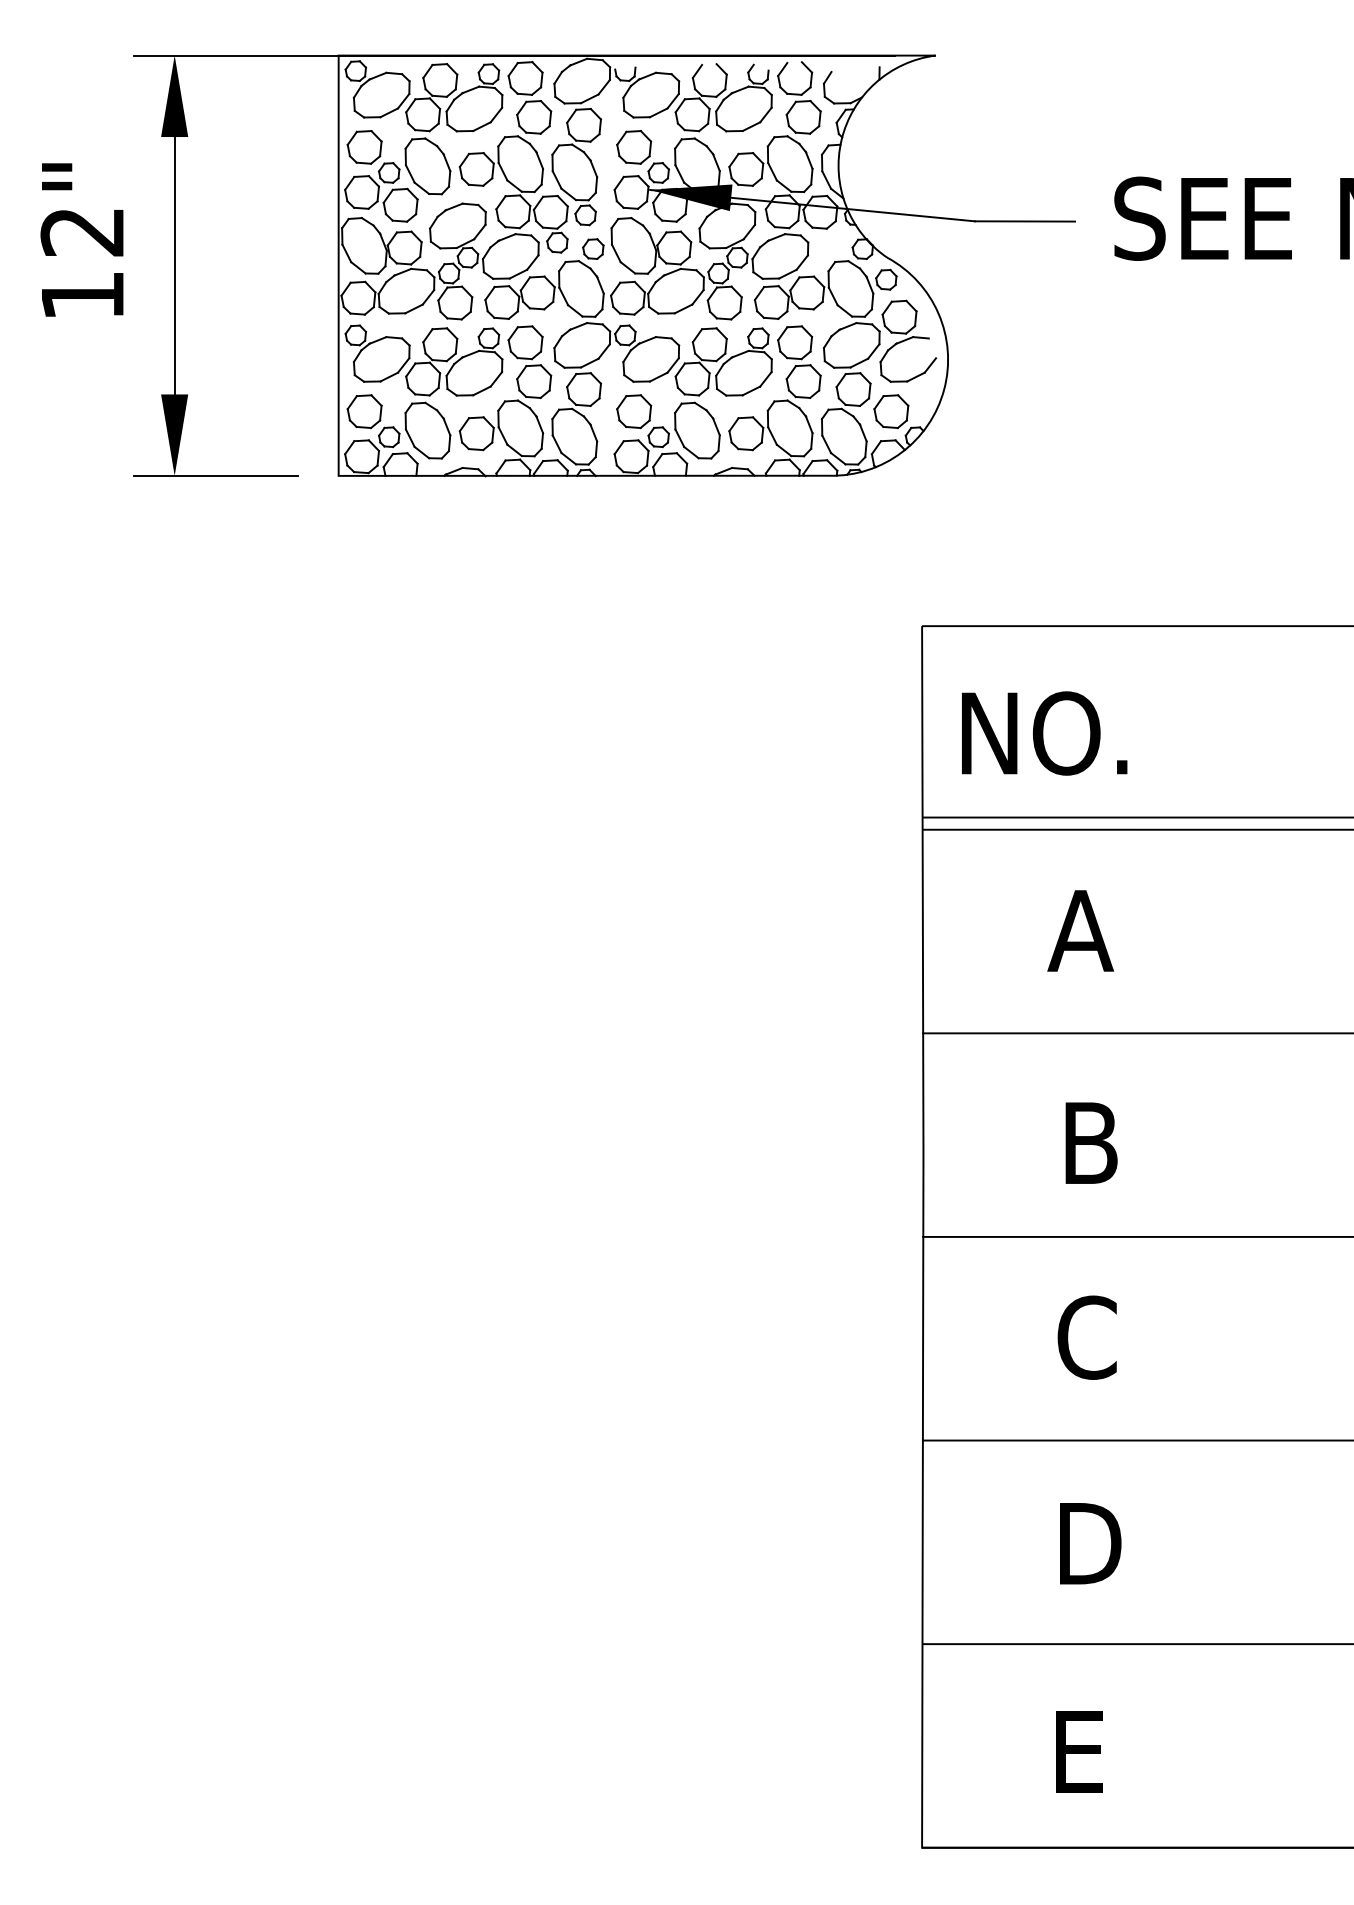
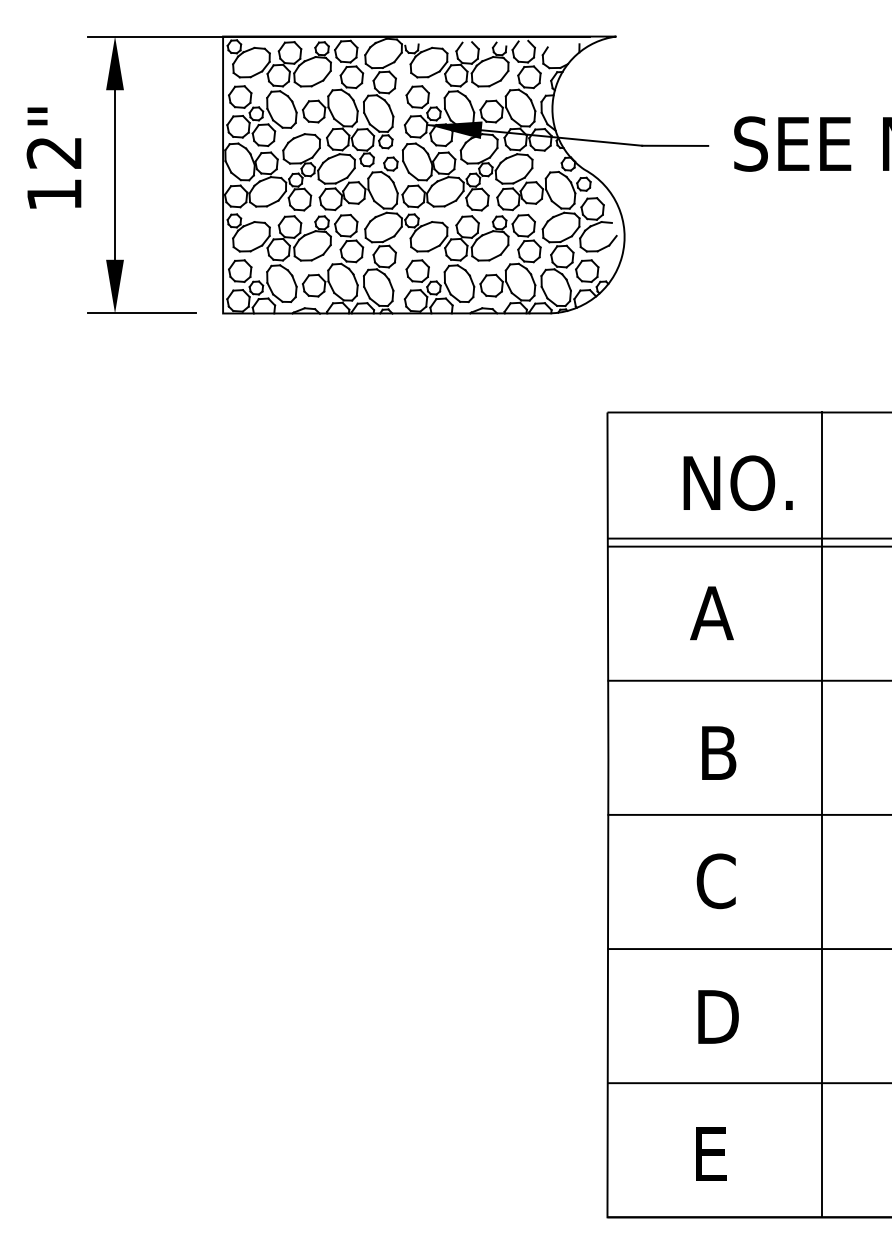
text: (1043, 732) -> (737, 482), moved
line: (1248, 1236) -> (822, 814), added

